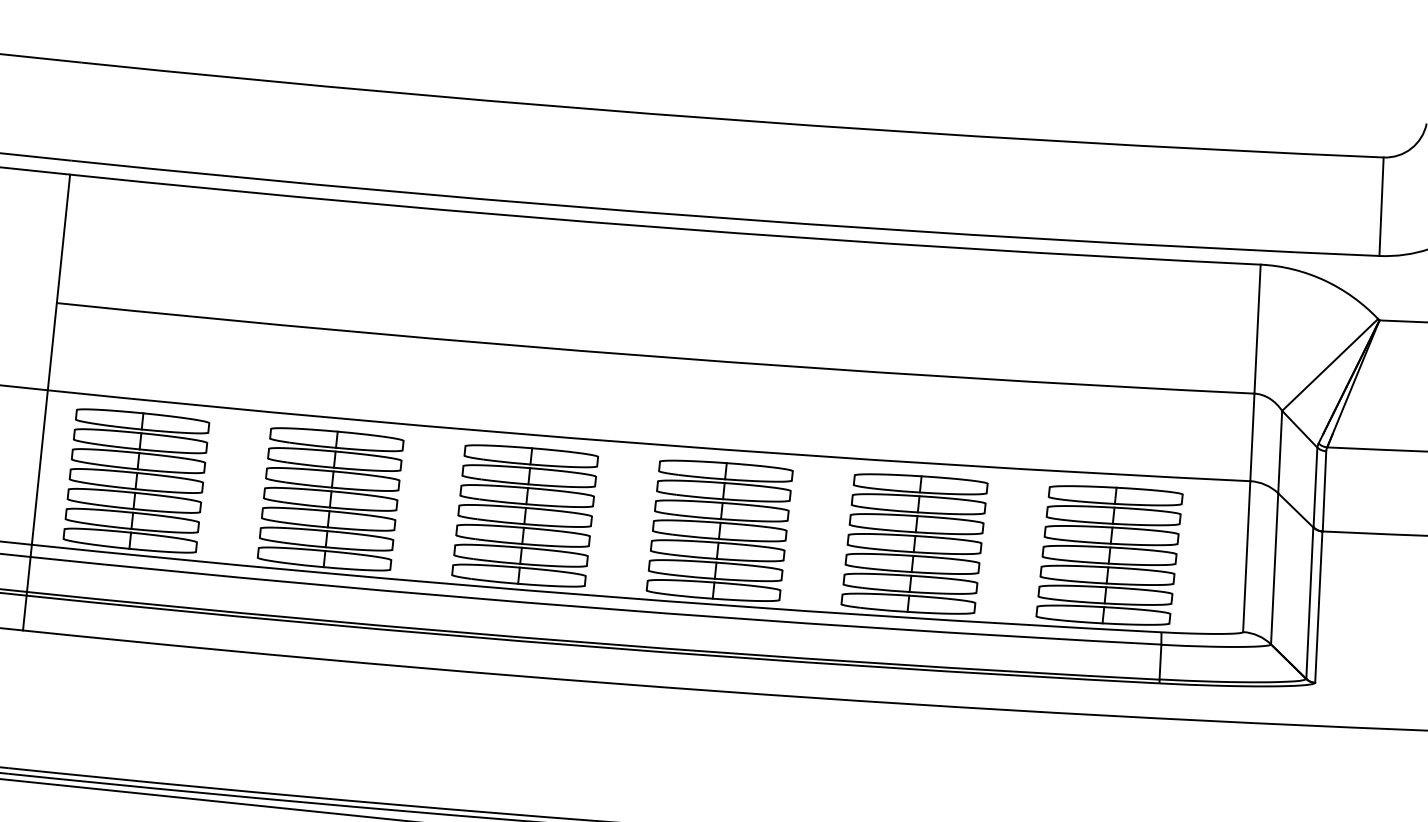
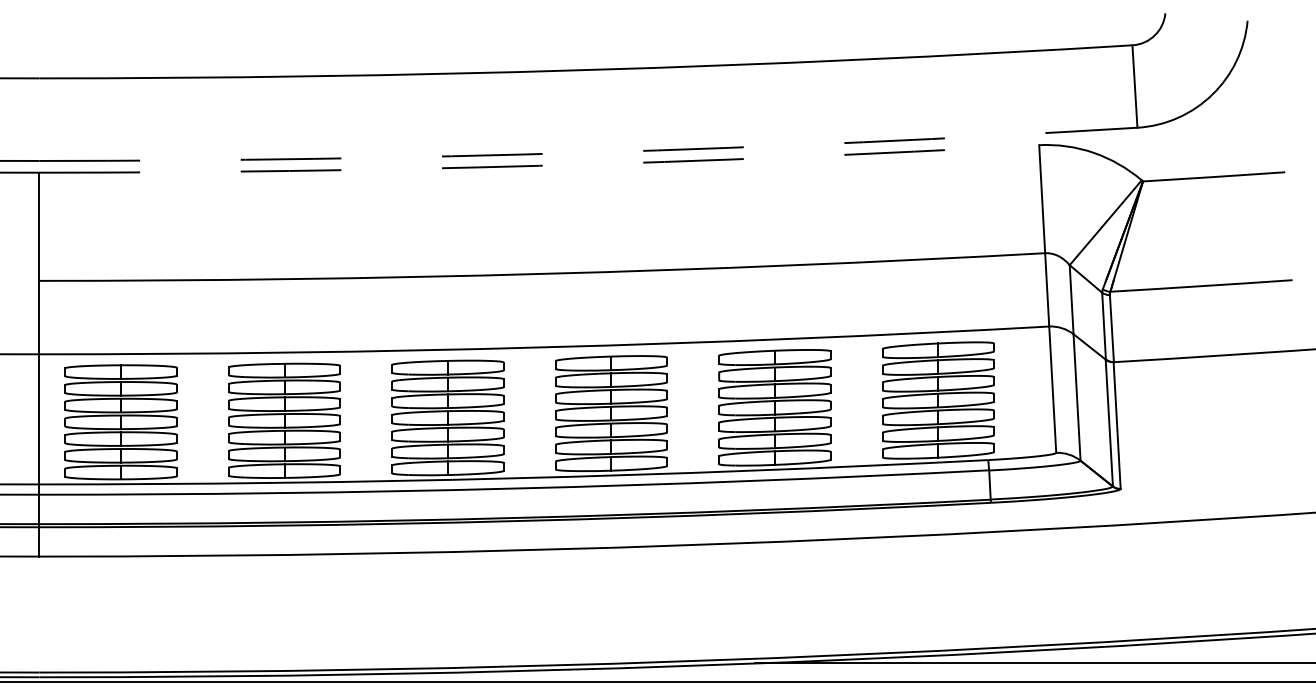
arc: (724, 218) -> (588, 152), solid -> dashed
arc: (664, 227) -> (539, 165), solid -> dashed

